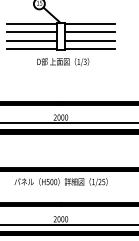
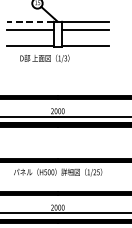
line: (31, 23) -> (29, 22), solid -> dashed
line: (31, 40) -> (29, 38), removed
line: (90, 40) -> (85, 38), removed
text: (63, 62) -> (45, 59), moved

